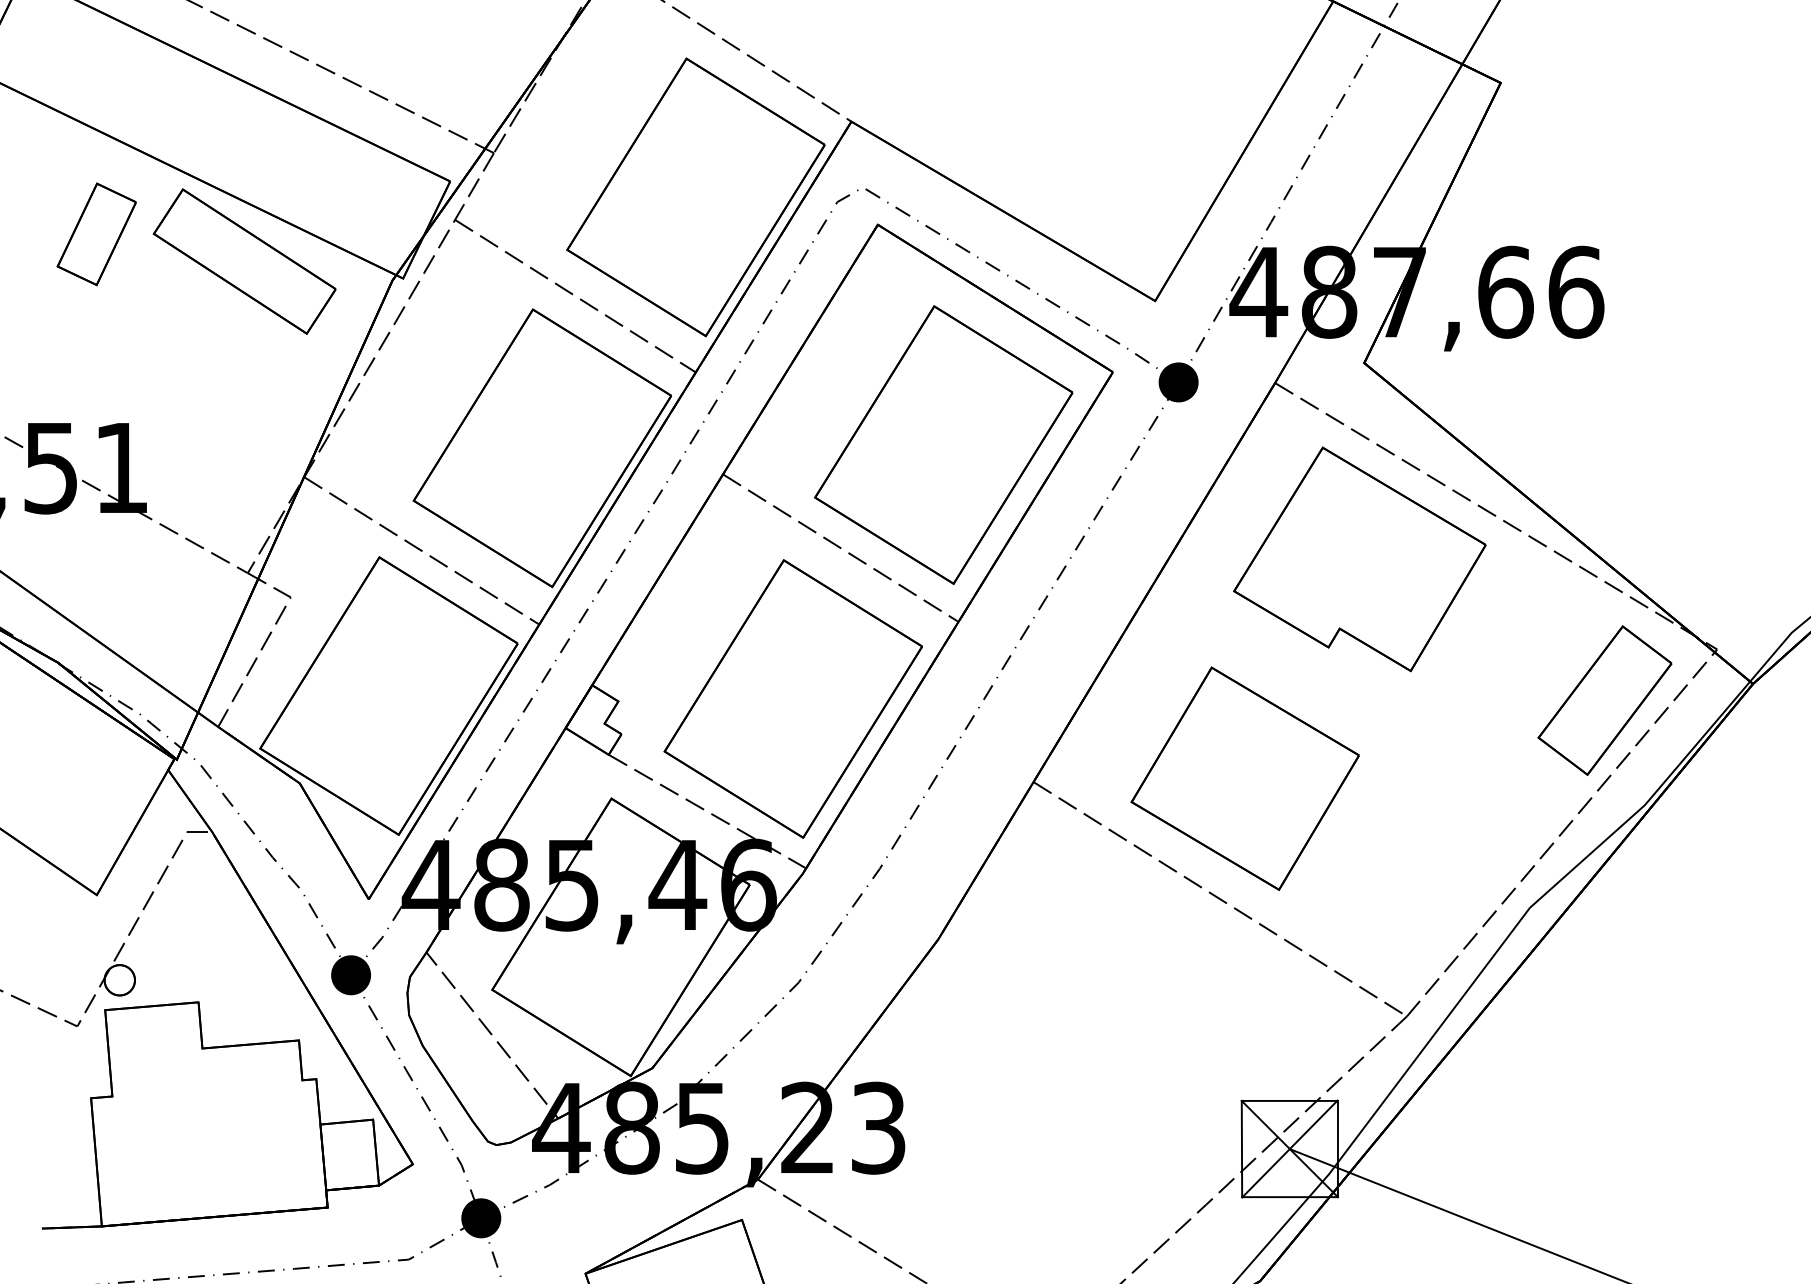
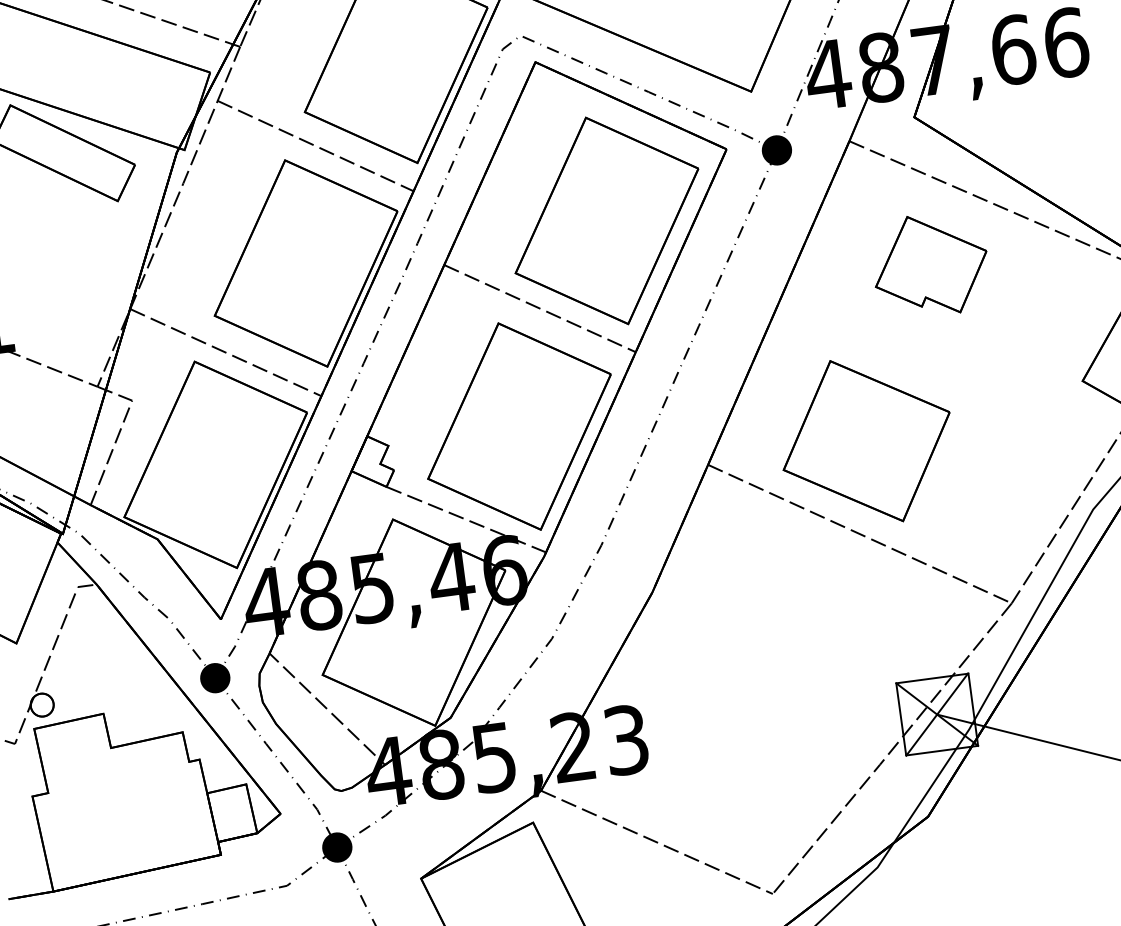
part: (1359, 559) -> (930, 265), size x0.6

